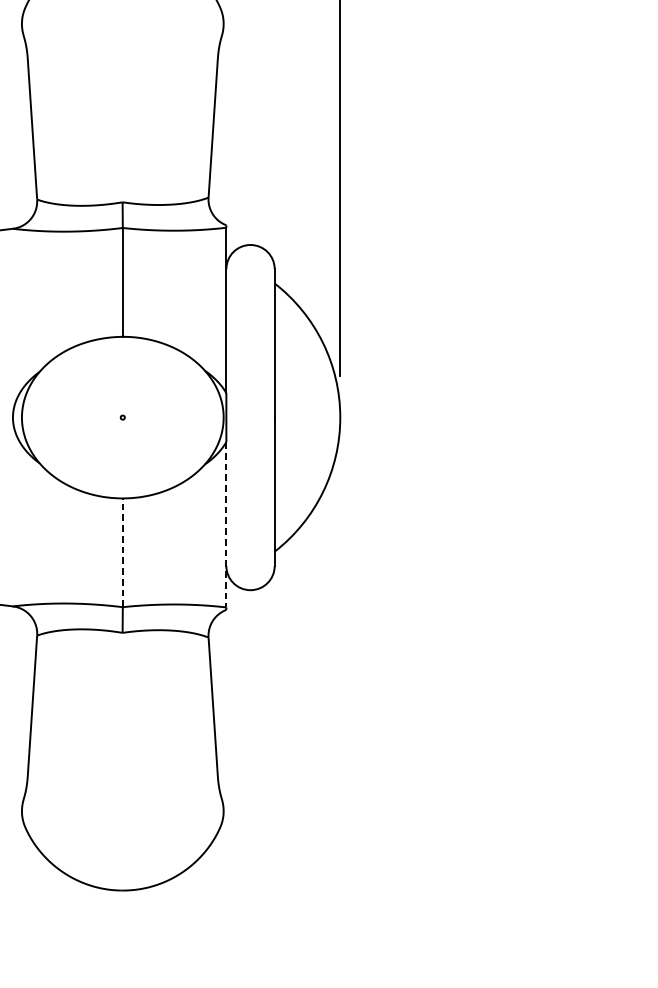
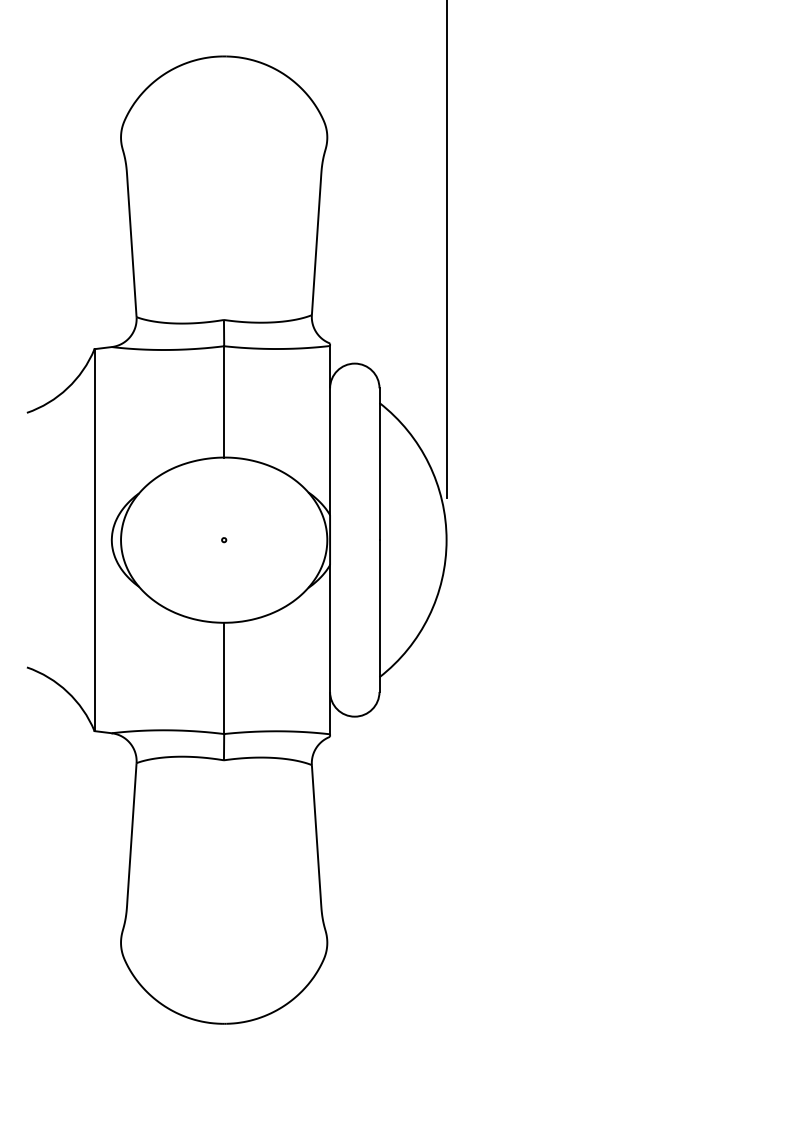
line: (226, 524) -> (330, 649), dashed -> solid
line: (123, 552) -> (224, 678), dashed -> solid

